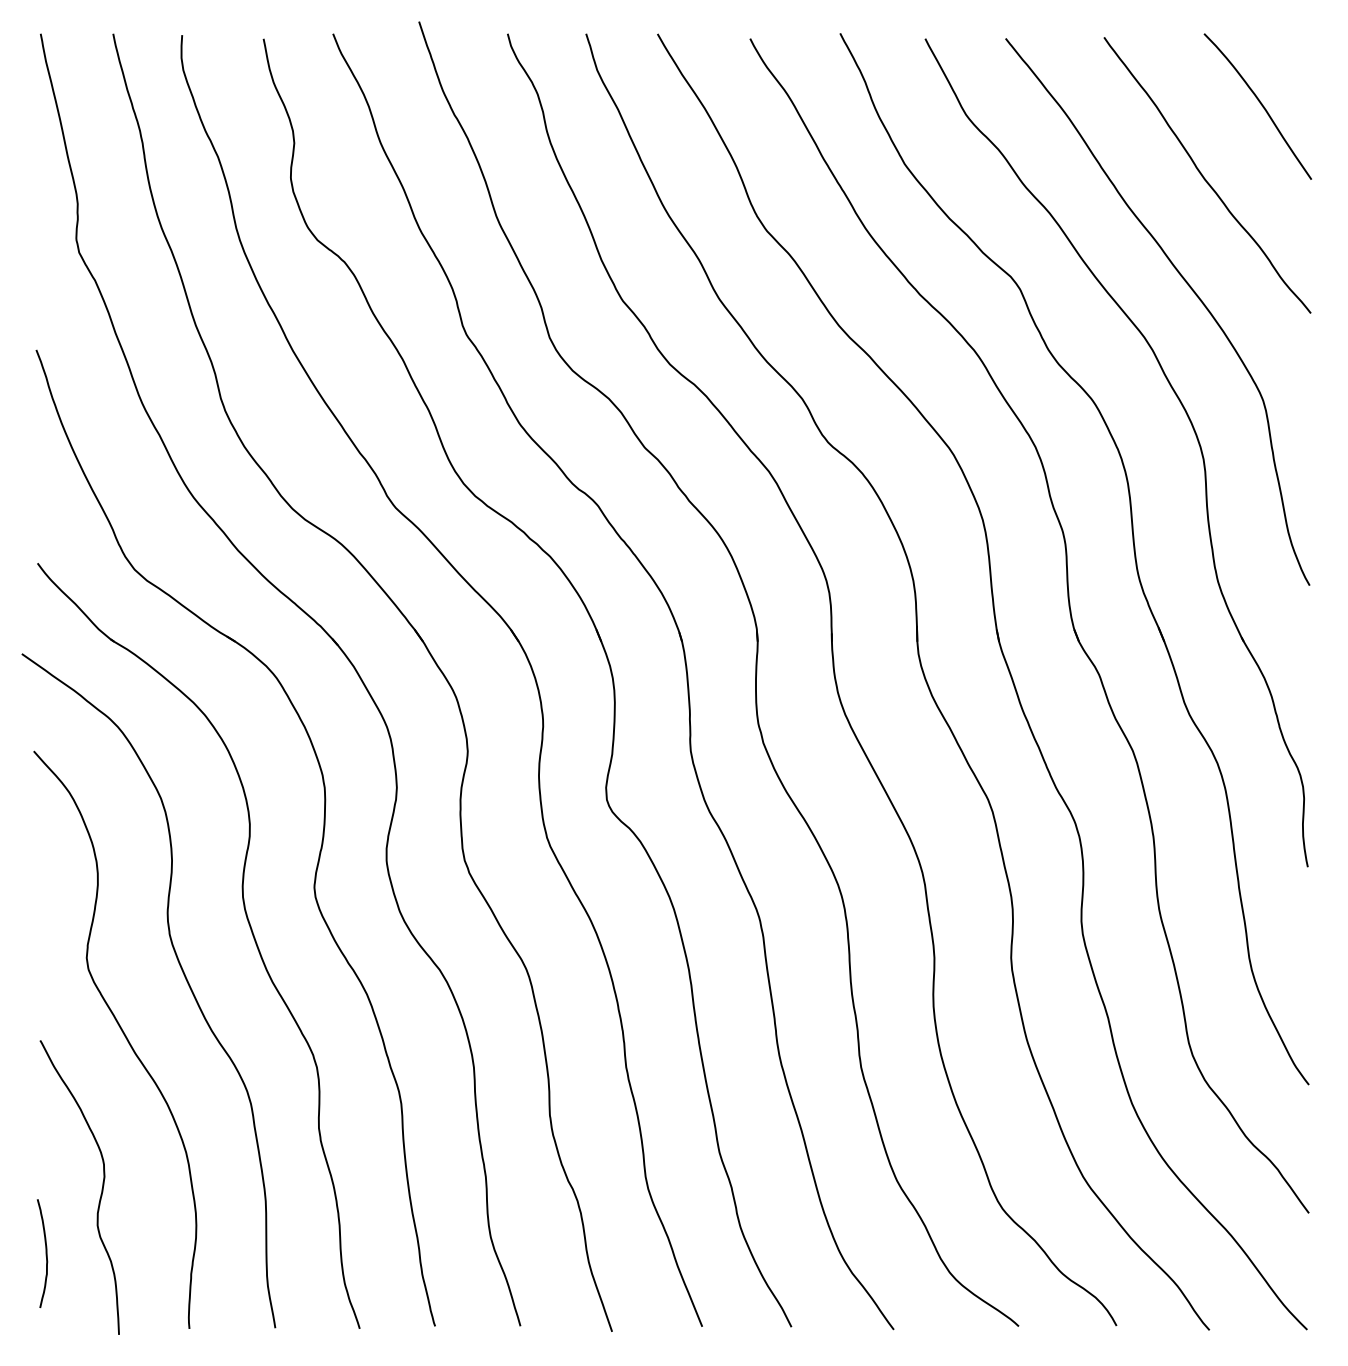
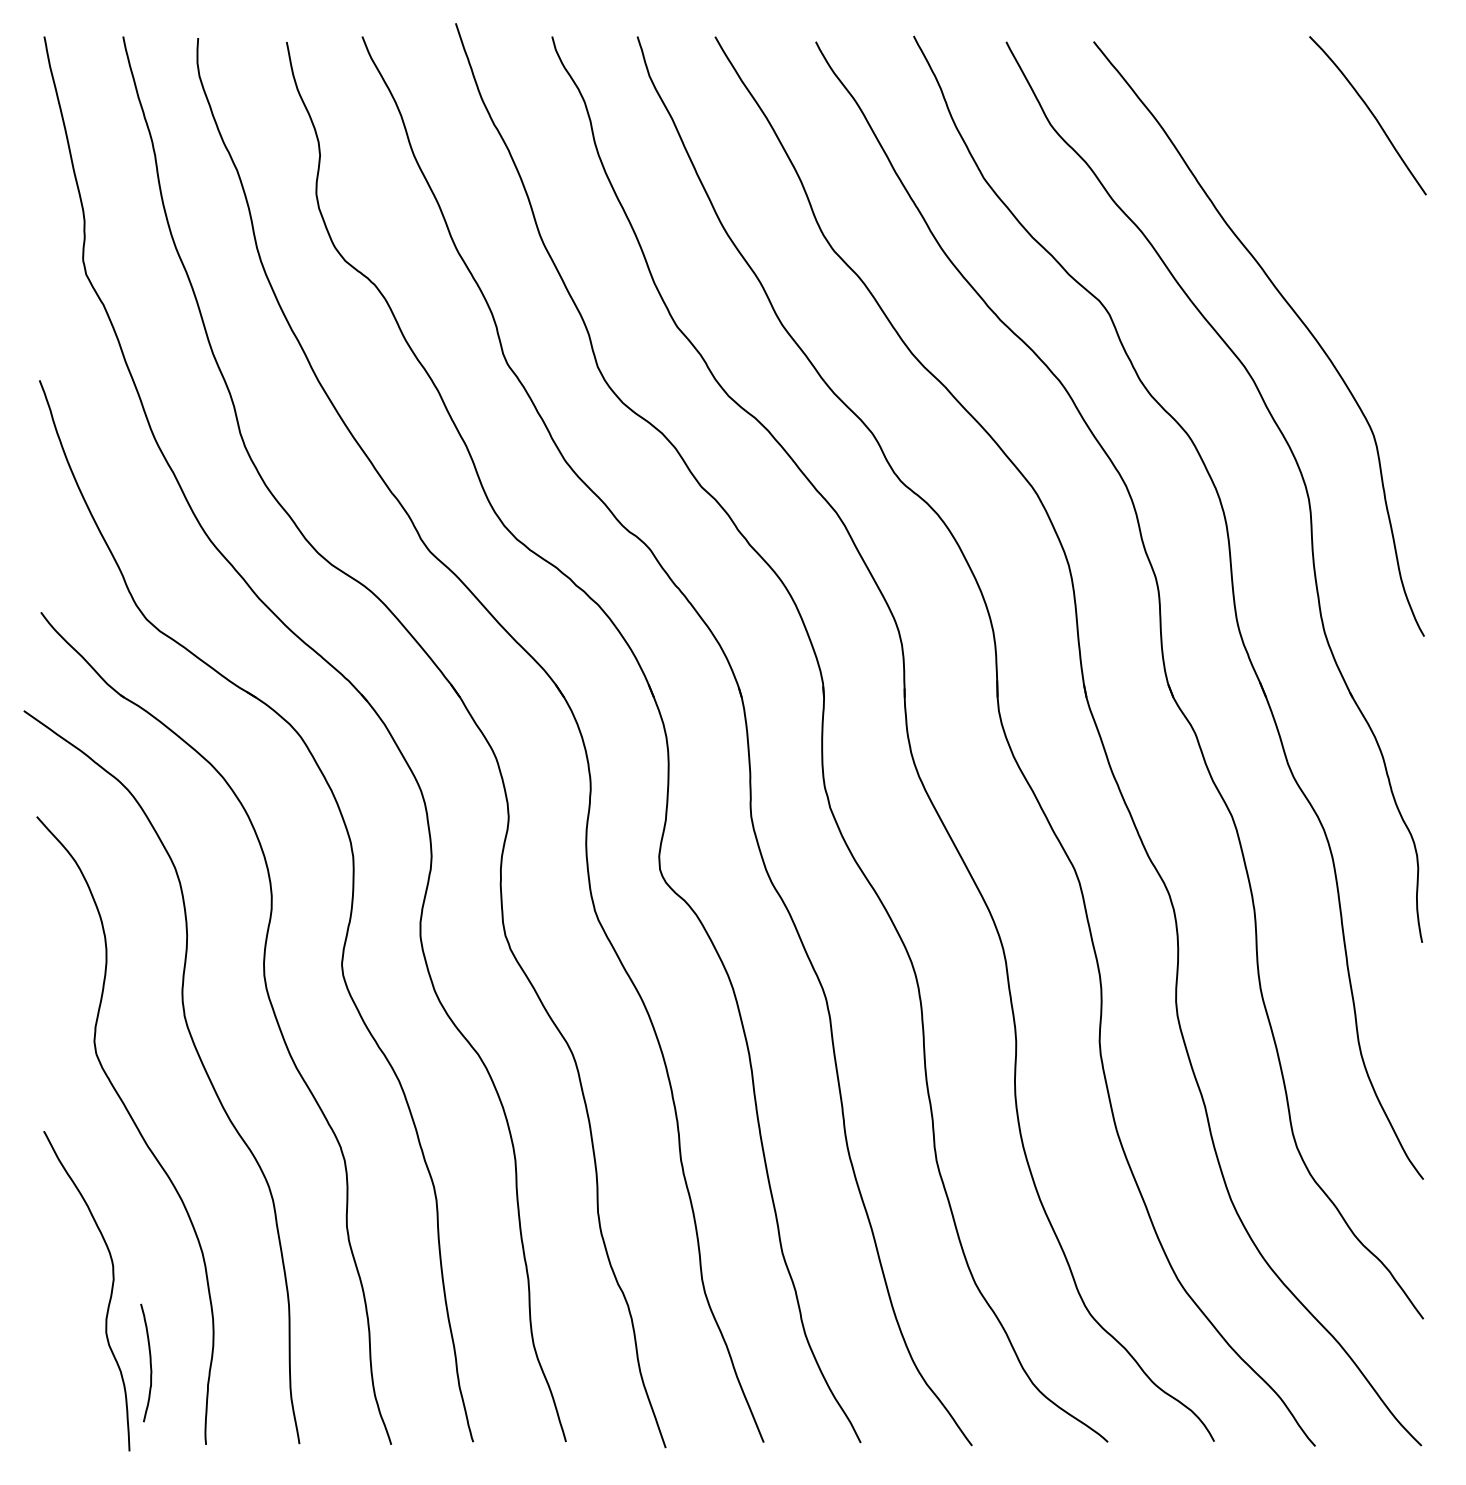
curve: (1204, 176) -> (1309, 191), removed
curve: (45, 1253) -> (149, 1362), moved

